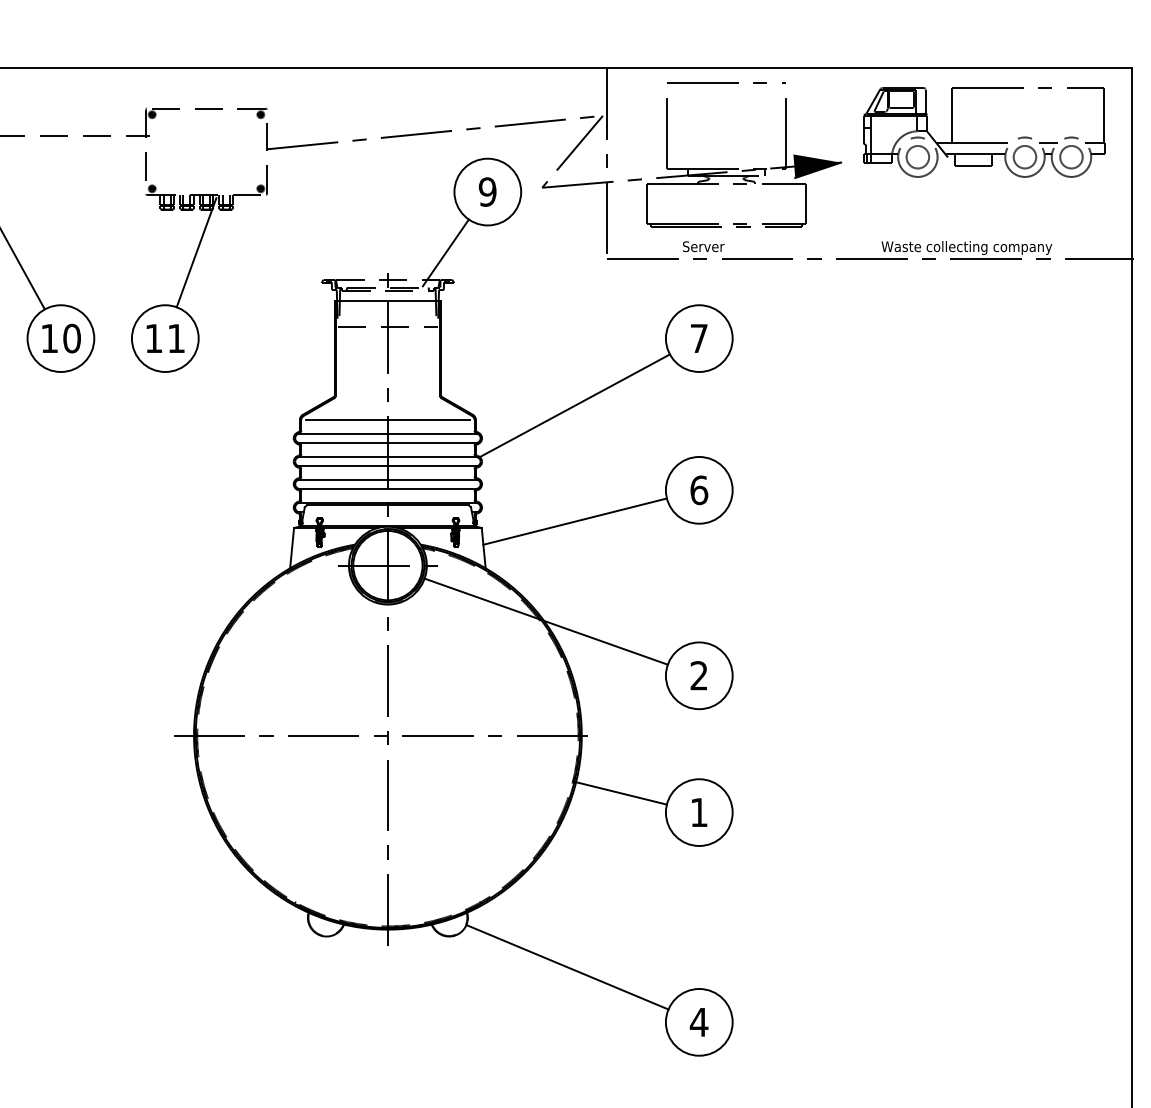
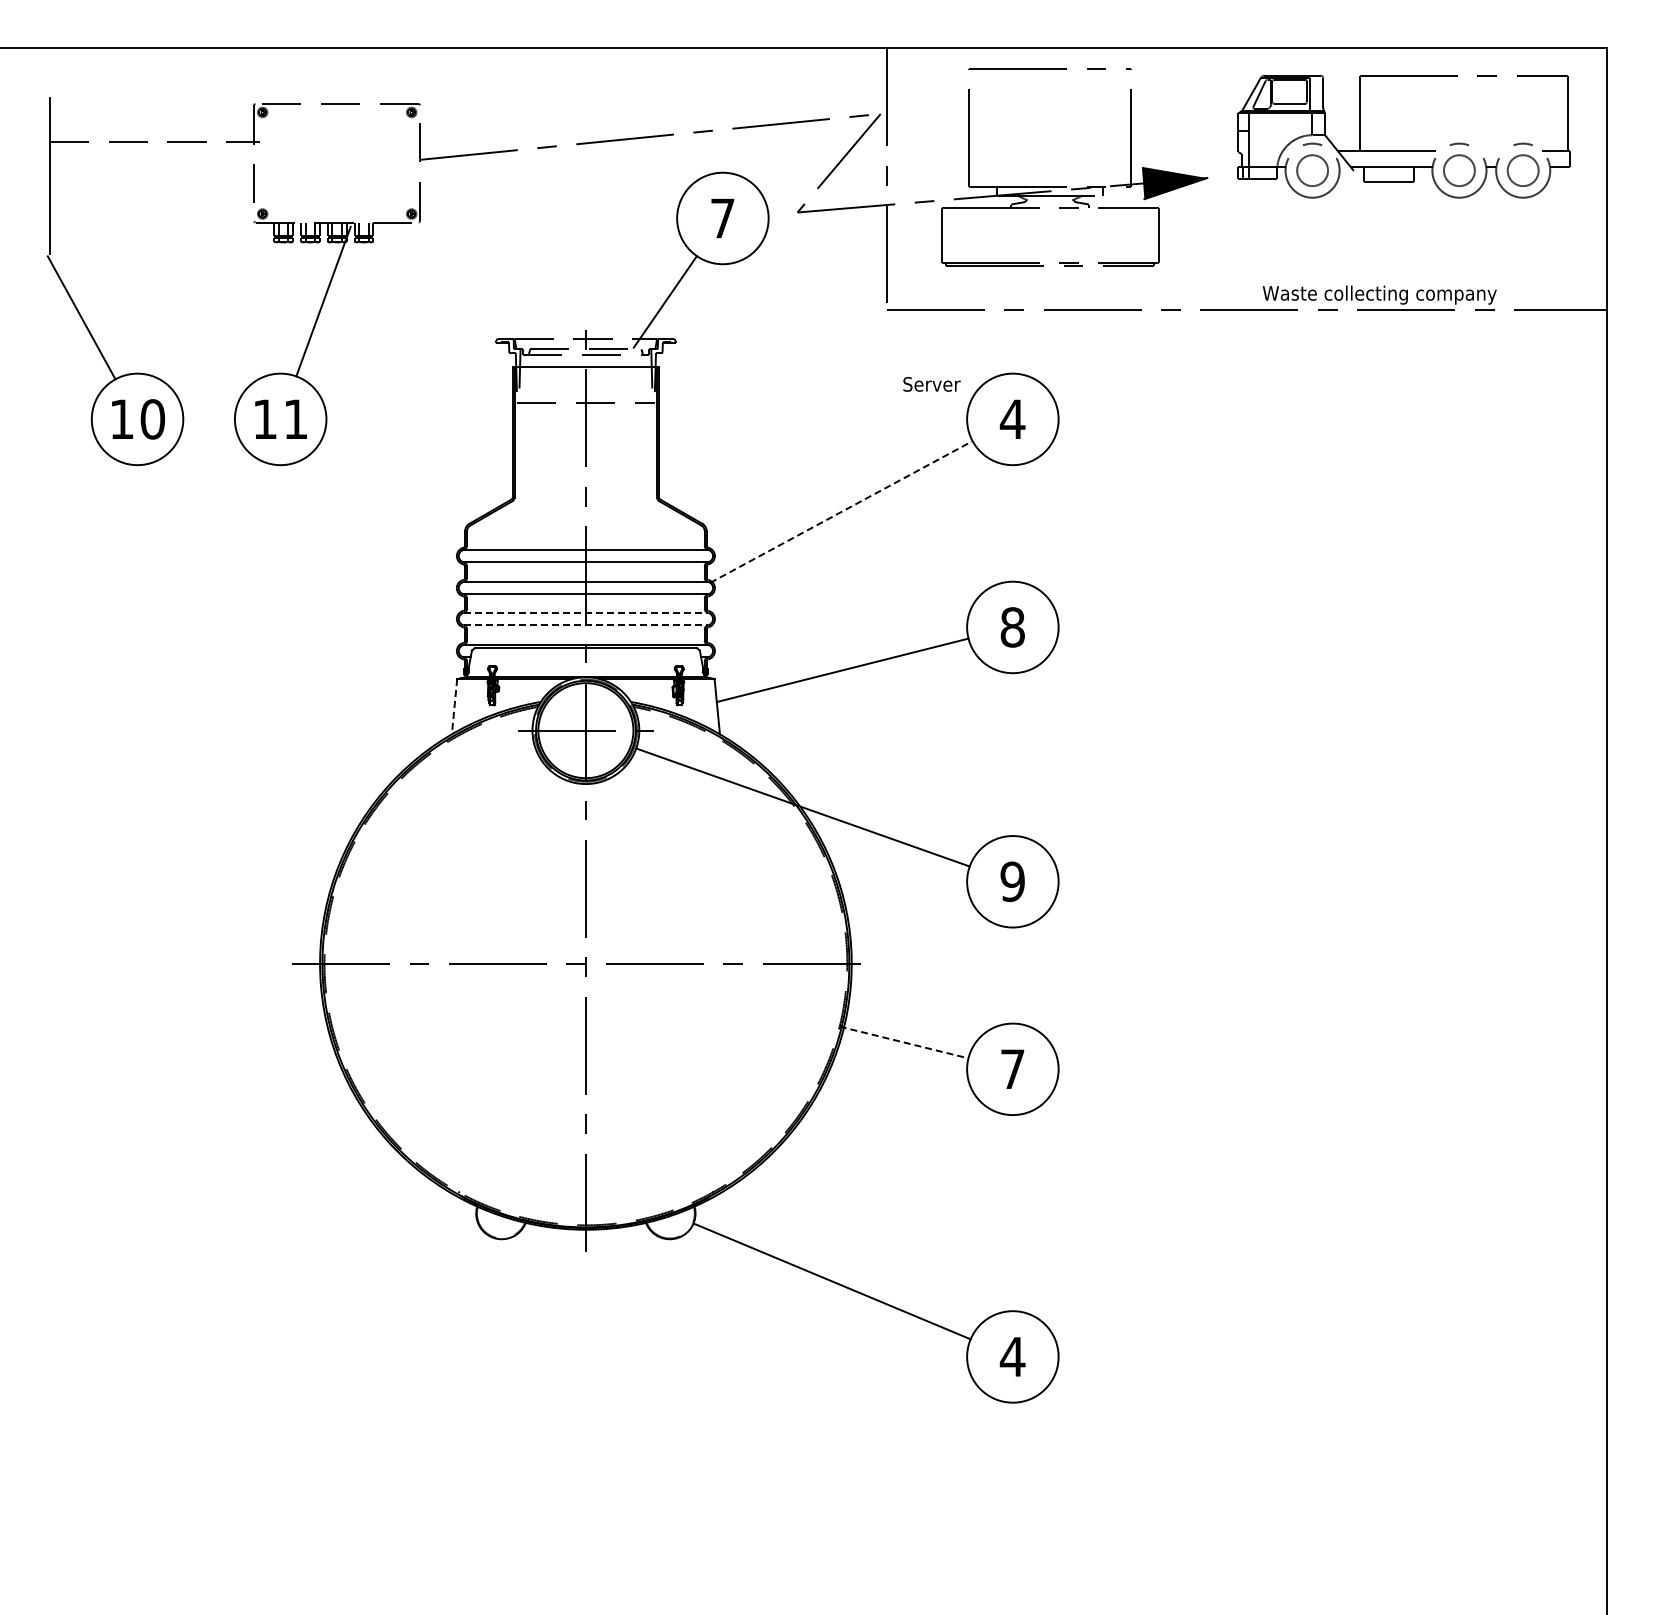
line: (1048, 143) -> (1491, 151), removed
text: (487, 192) -> (722, 218), 9 -> 7
text: (703, 246) -> (931, 384), moved
text: (699, 337) -> (1012, 418), 7 -> 4
line: (574, 405) -> (841, 511), solid -> dashed
line: (387, 420) -> (585, 531), removed
line: (388, 479) -> (586, 612), solid -> dashed
line: (388, 488) -> (586, 625), solid -> dashed
text: (699, 490) -> (1012, 627), 6 -> 8
line: (292, 547) -> (454, 706), solid -> dashed
text: (699, 675) -> (1012, 881), 2 -> 9
line: (620, 793) -> (904, 1042), solid -> dashed
text: (699, 812) -> (1012, 1068), 1 -> 7

